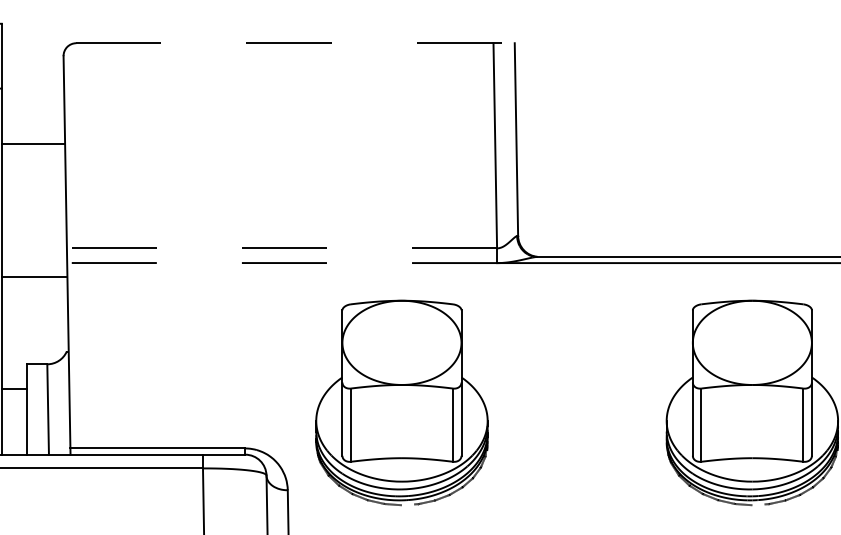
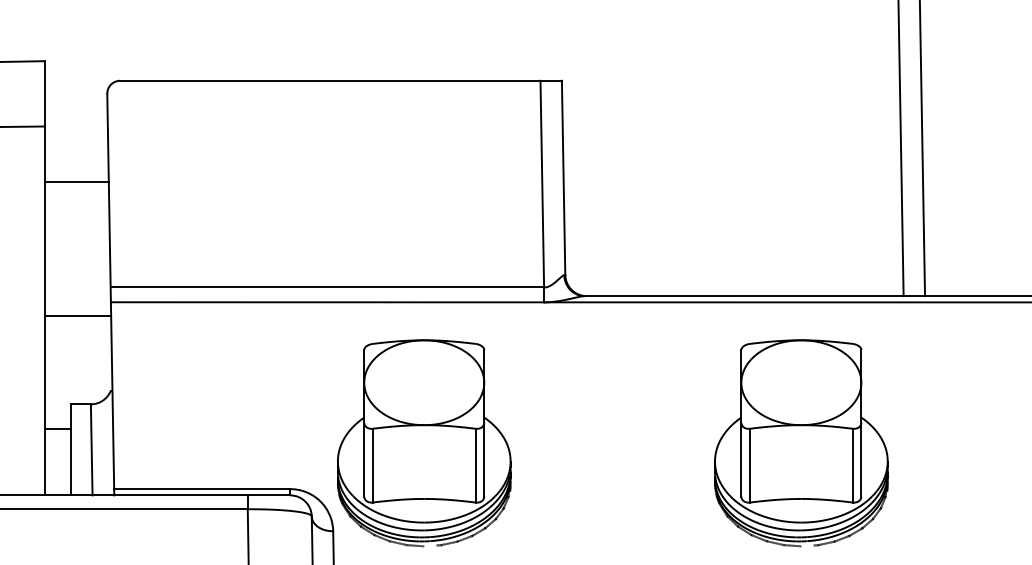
line: (296, 42) -> (341, 80), dashed -> solid
line: (282, 248) -> (327, 287), dashed -> solid
line: (282, 263) -> (327, 302), dashed -> solid
part: (402, 403) -> (424, 443), moved

